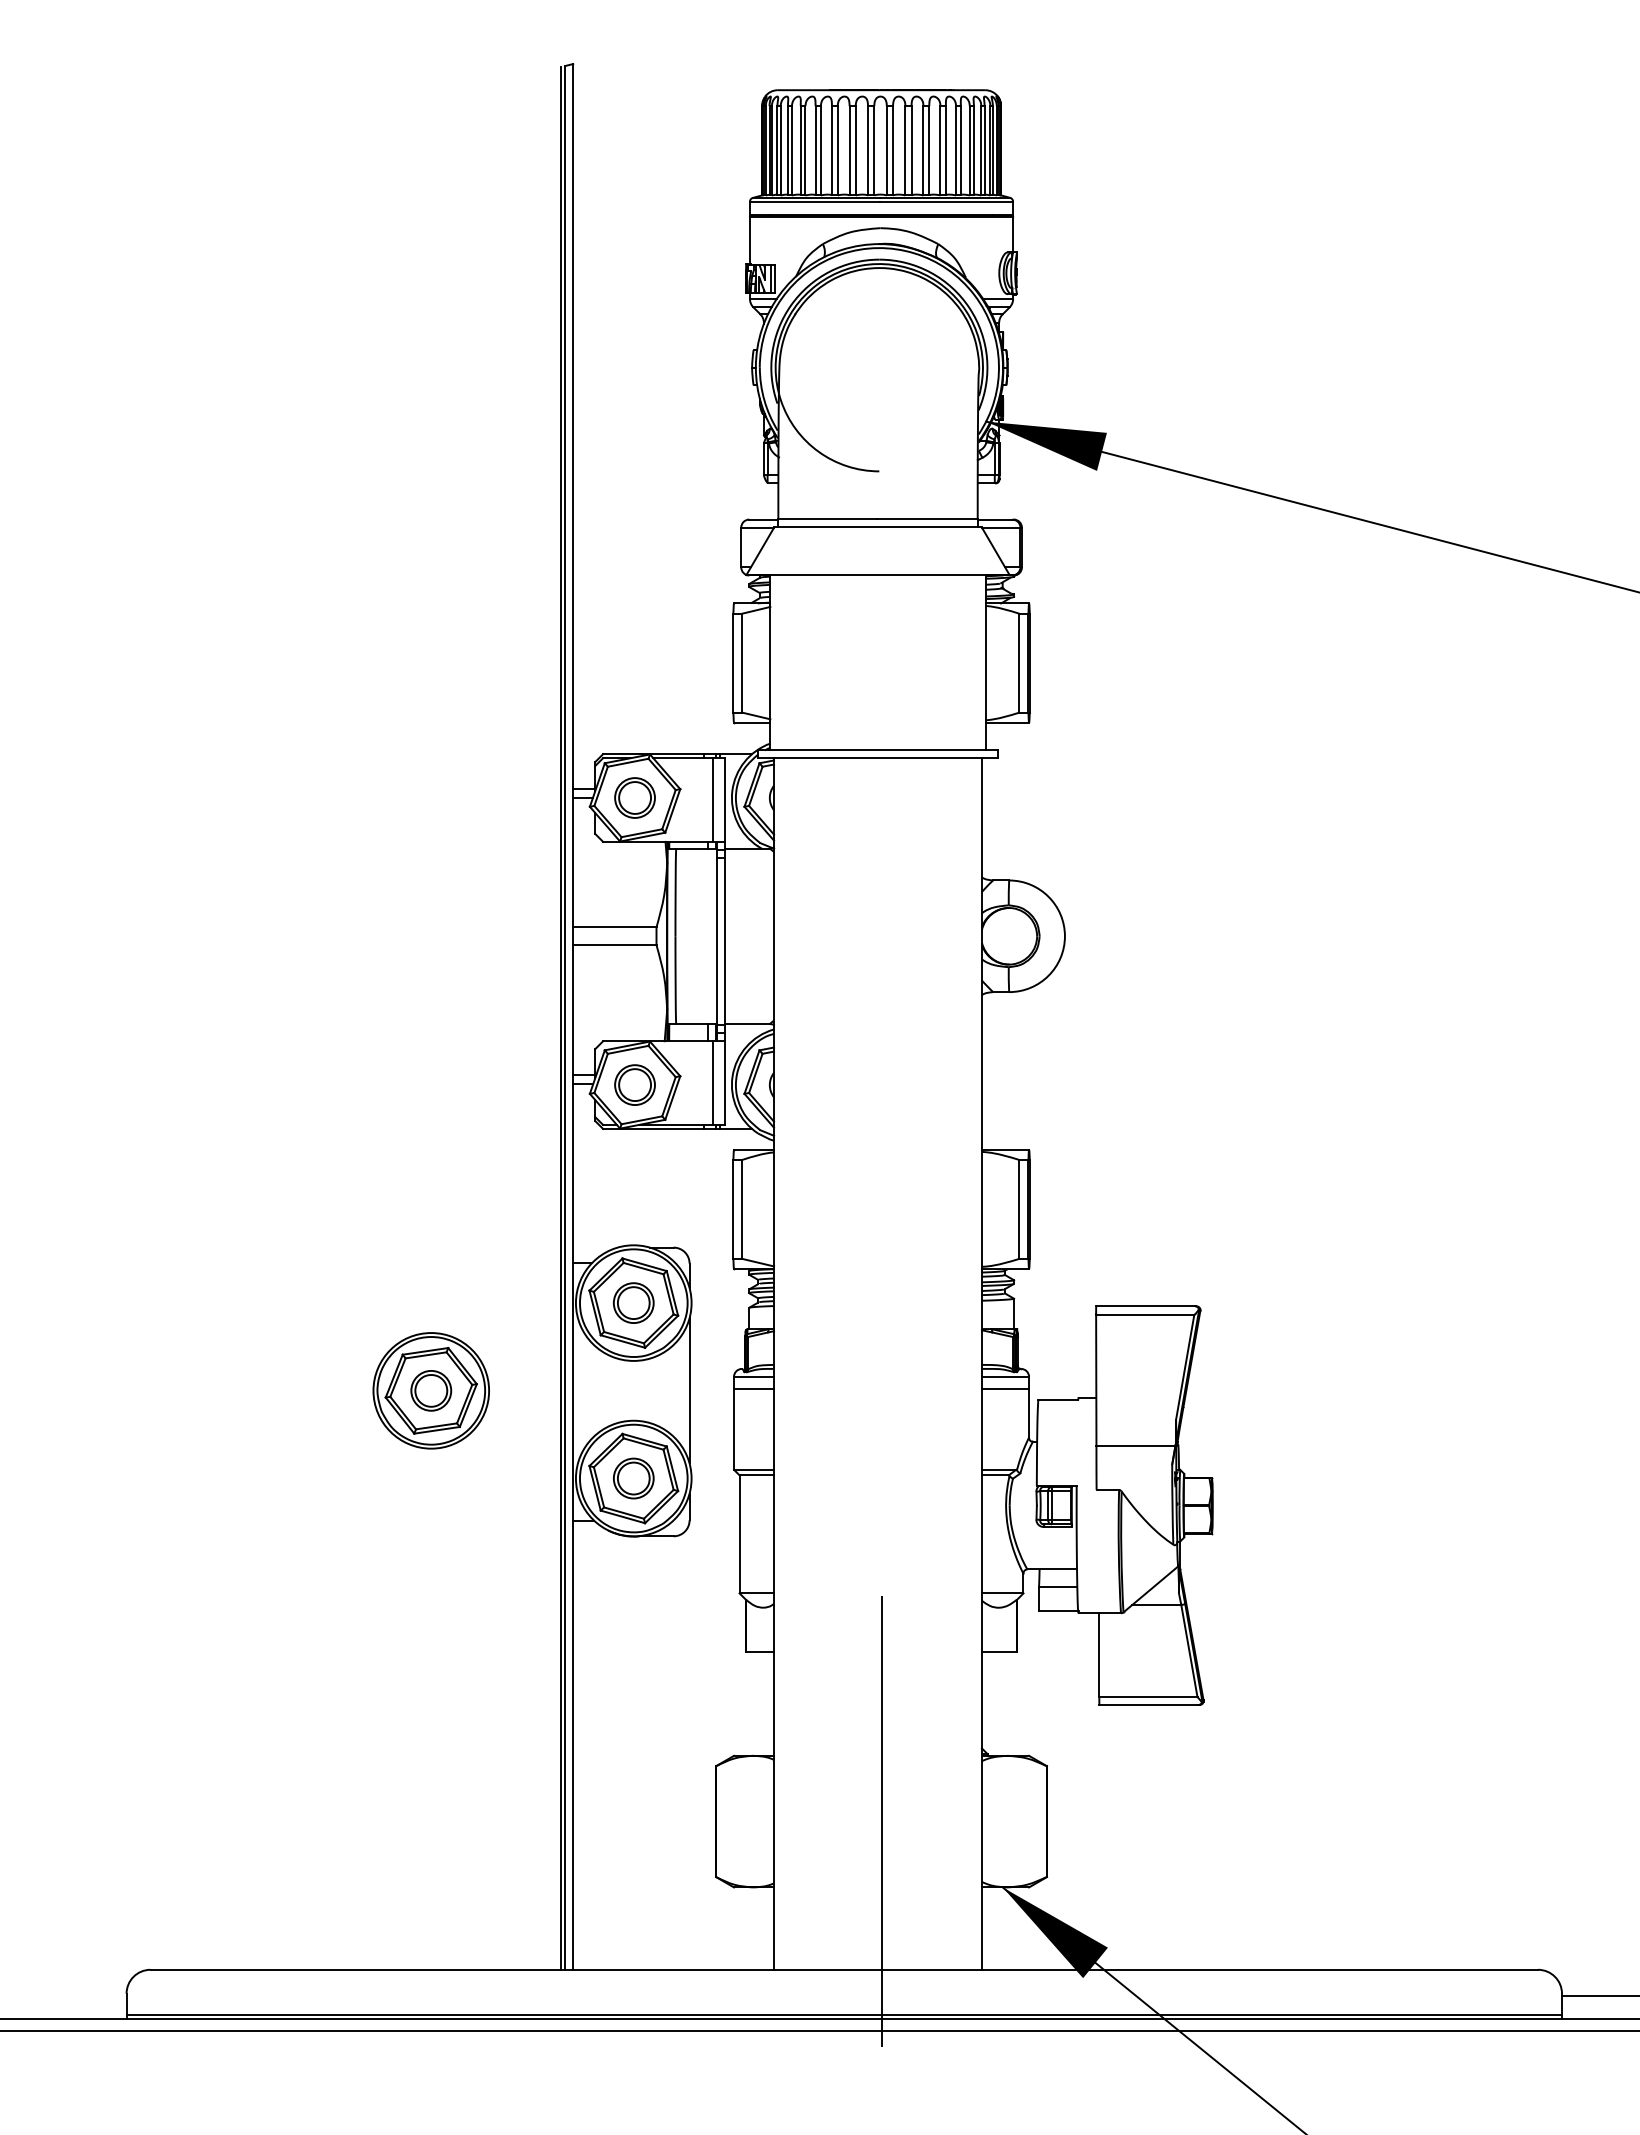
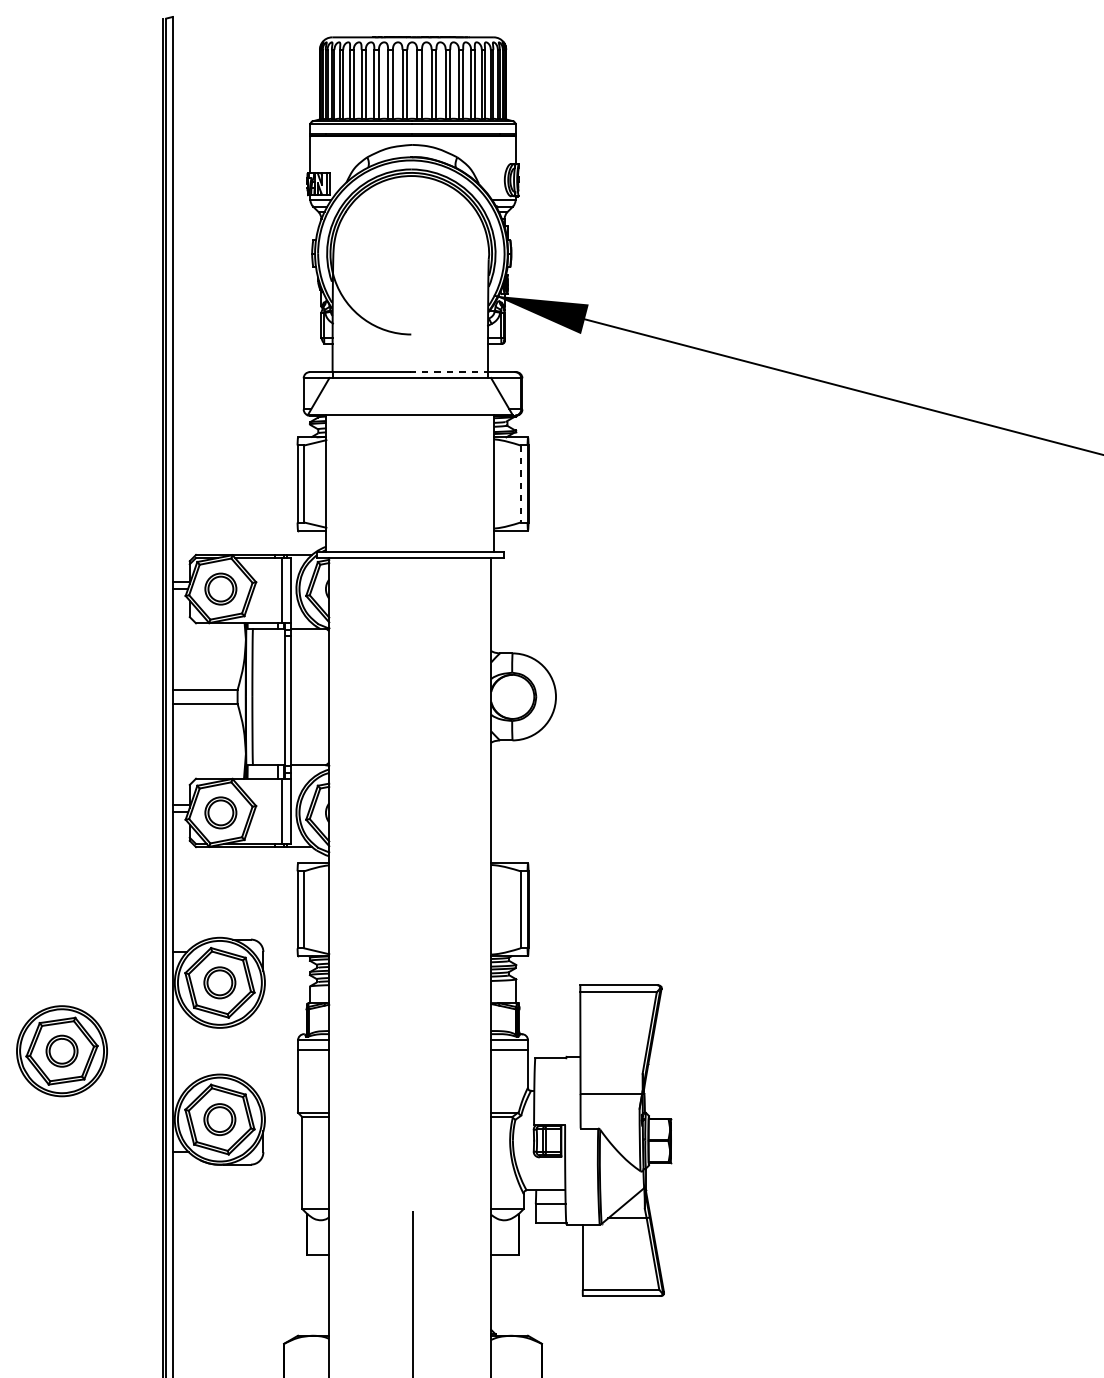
line: (927, 519) -> (448, 372), solid -> dashed
line: (1019, 663) -> (520, 484), solid -> dashed
line: (689, 1390) -> (263, 1050), removed

